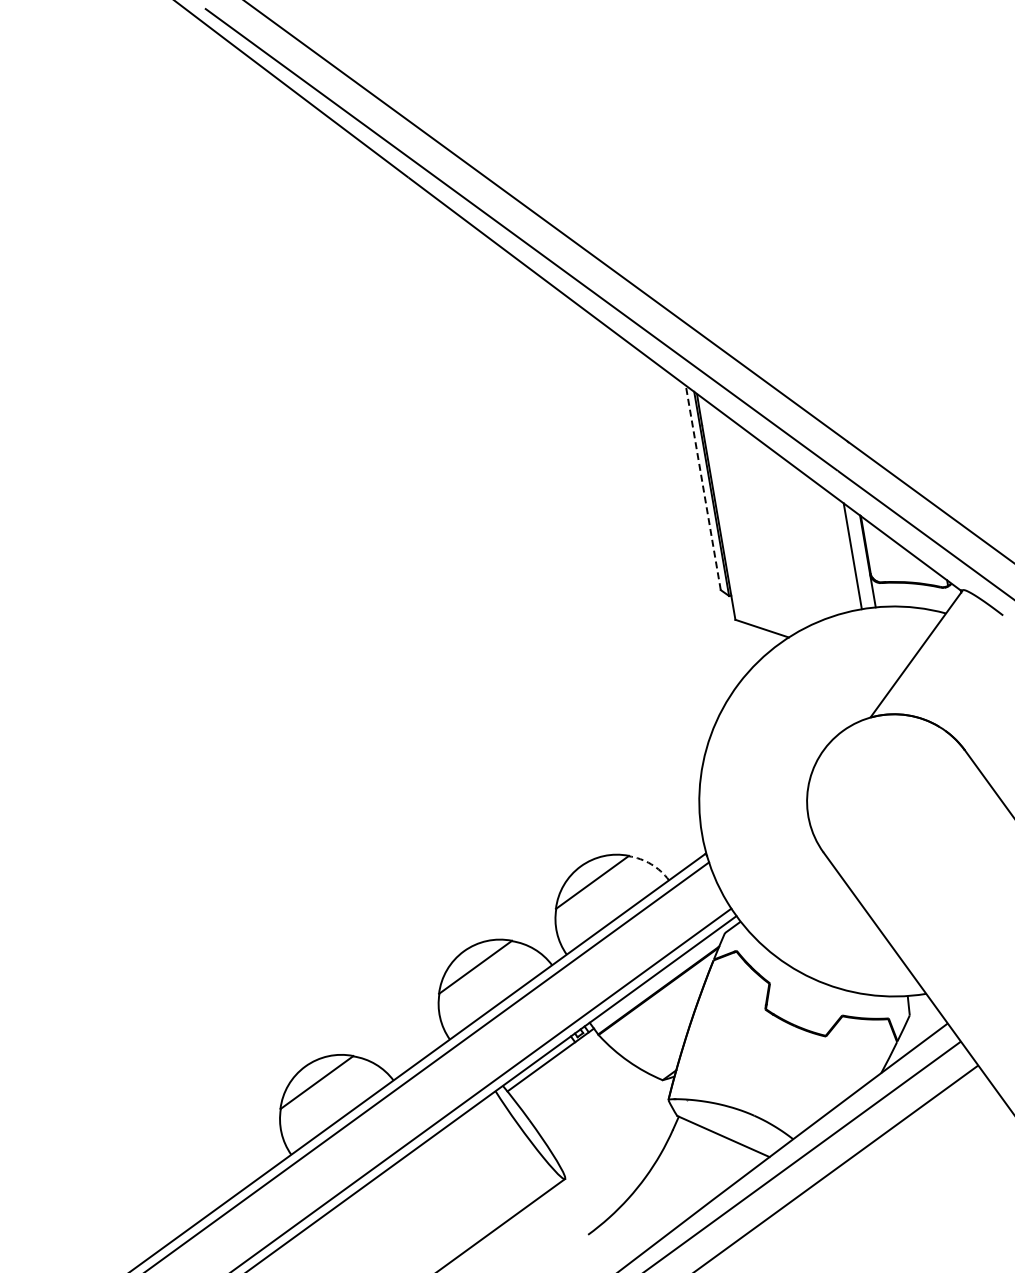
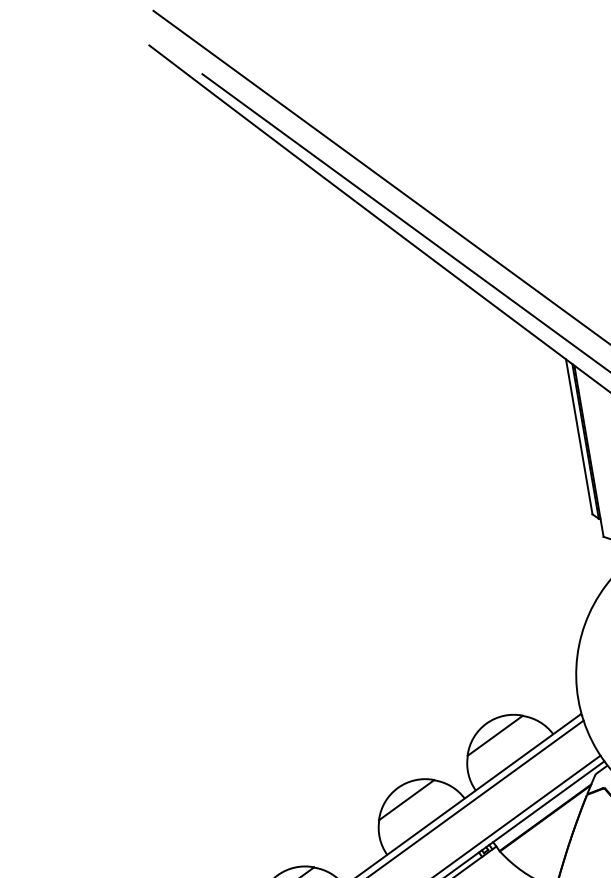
line: (703, 487) -> (579, 436), dashed -> solid
arc: (651, 864) -> (539, 722), dashed -> solid

